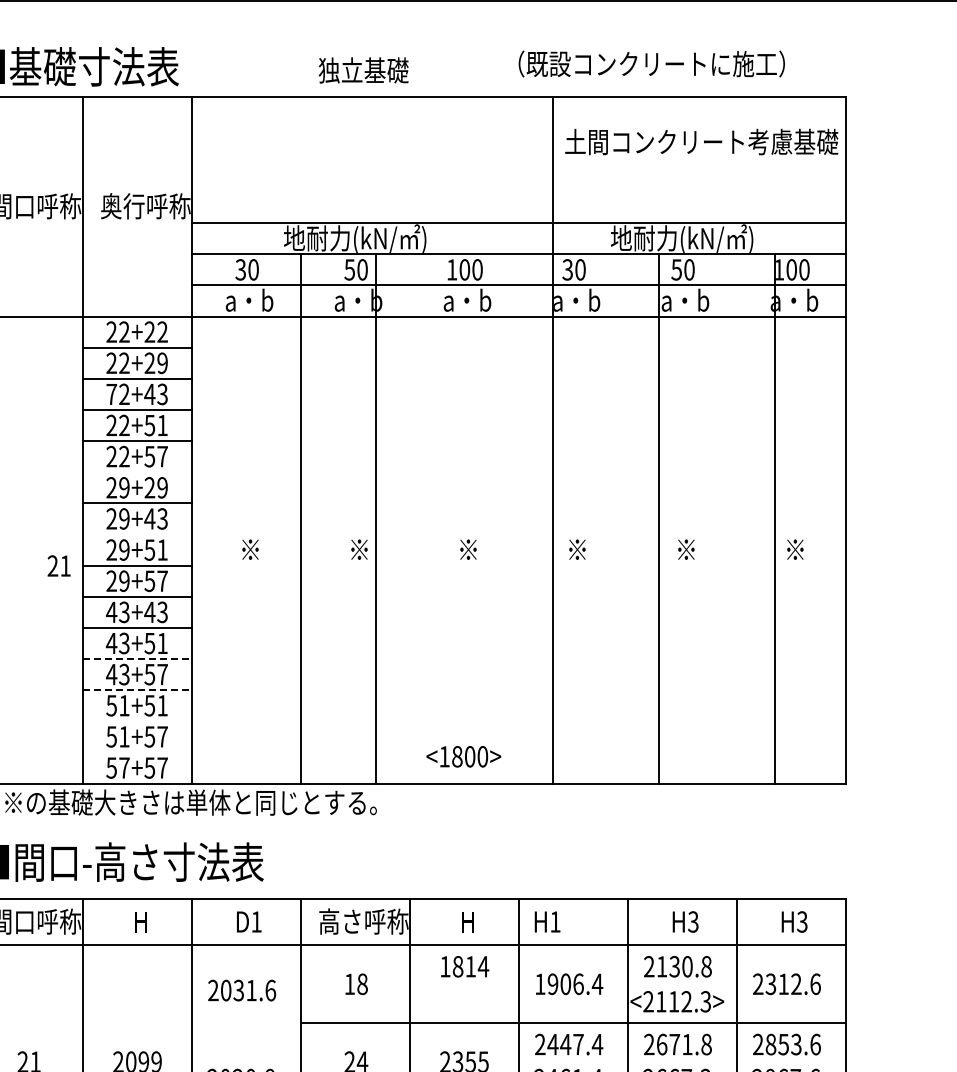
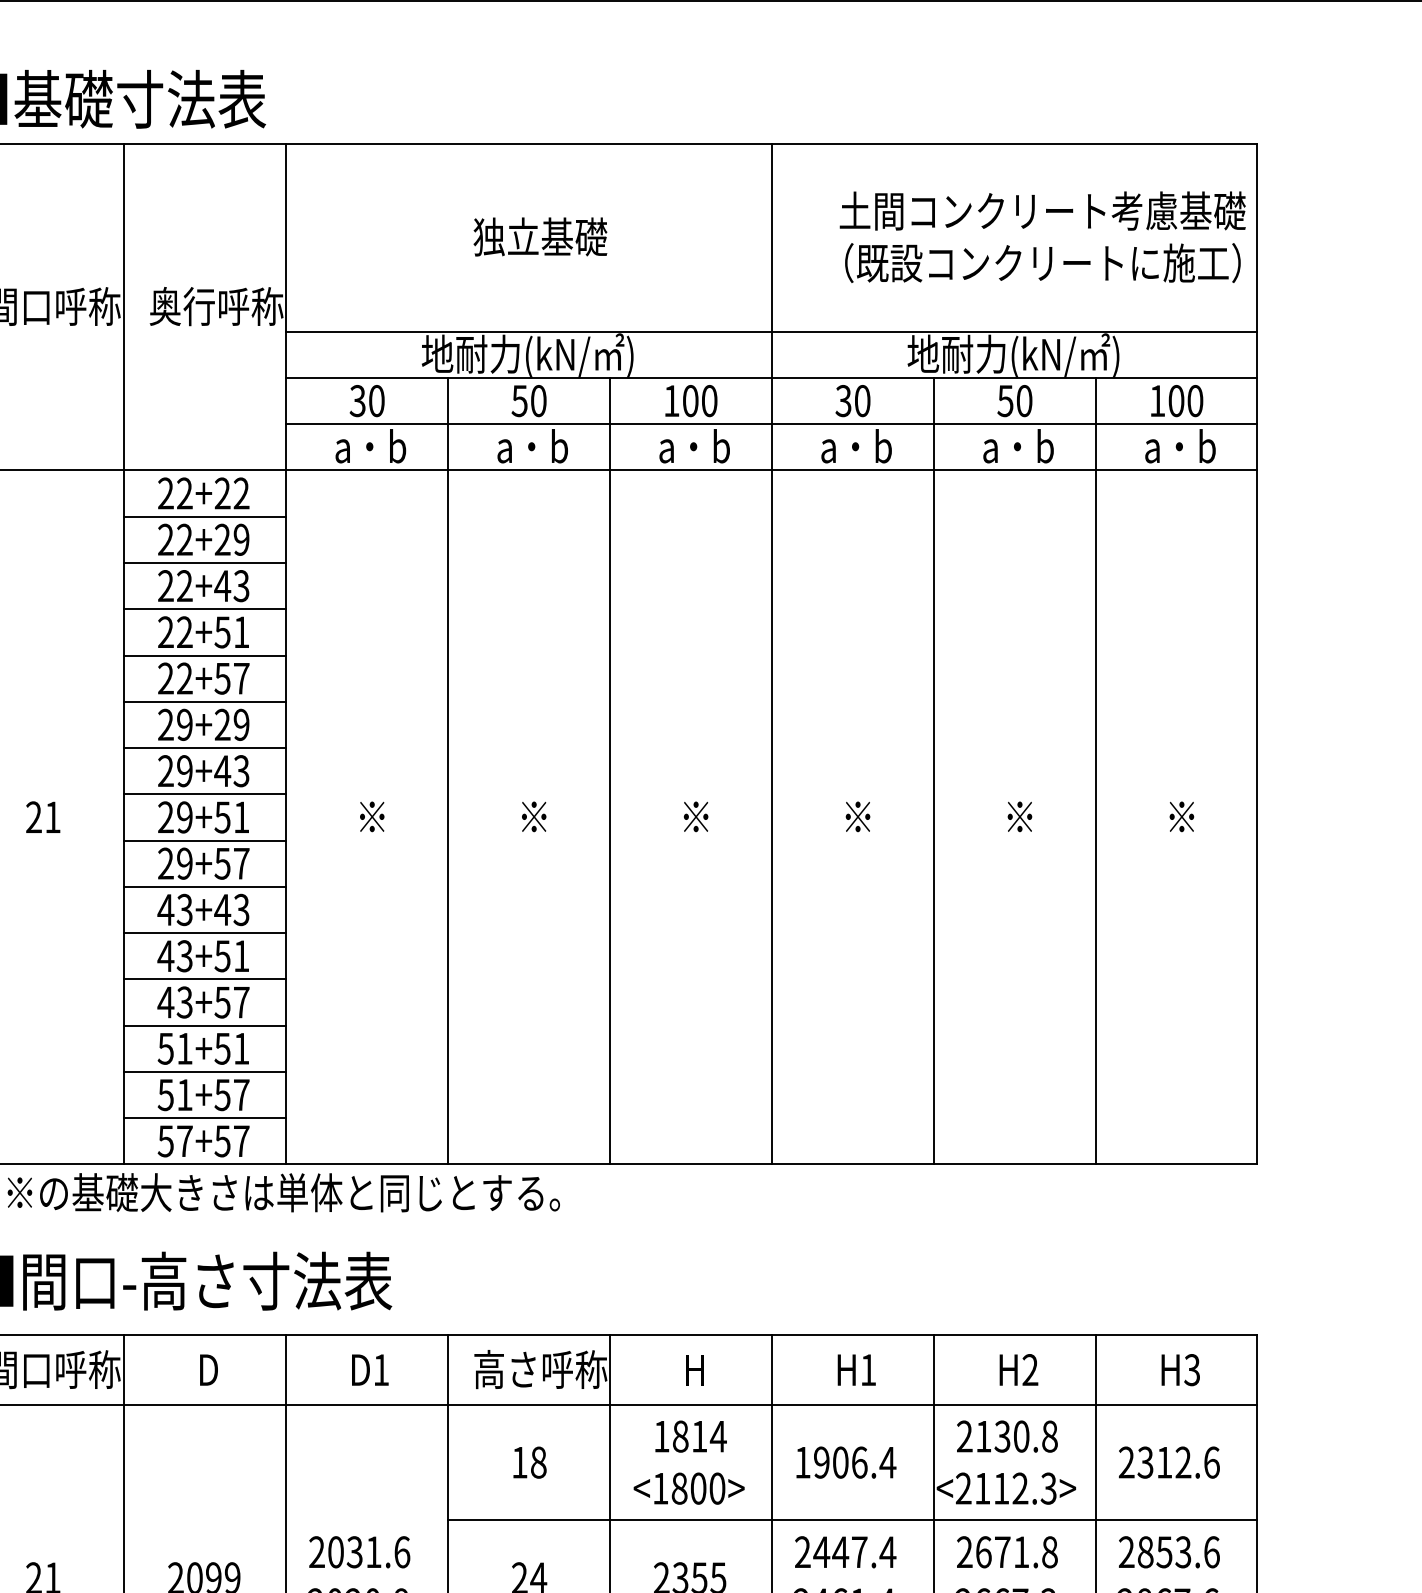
text: (651, 63) -> (1042, 262), moved
text: (363, 70) -> (540, 237), moved
text: (111, 393) -> (165, 584), 72+43 -> 22+43
line: (553, 439) -> (771, 653), moved
line: (137, 472) -> (204, 702), added
line: (376, 518) -> (609, 770), moved
line: (659, 518) -> (933, 770), moved
line: (775, 518) -> (1095, 770), moved
line: (137, 534) -> (204, 794), added
text: (58, 565) -> (42, 816), moved
line: (138, 659) -> (205, 980), dashed -> solid
line: (138, 690) -> (205, 1026), dashed -> solid
line: (137, 721) -> (204, 1072), added
line: (137, 752) -> (204, 1118), added
text: (463, 756) -> (688, 1488), moved
text: (140, 921) -> (208, 1369), H -> D
text: (547, 921) -> (856, 1369), moved
text: (693, 921) -> (1030, 1369), H3 -> H2
text: (242, 990) -> (360, 1552), moved

